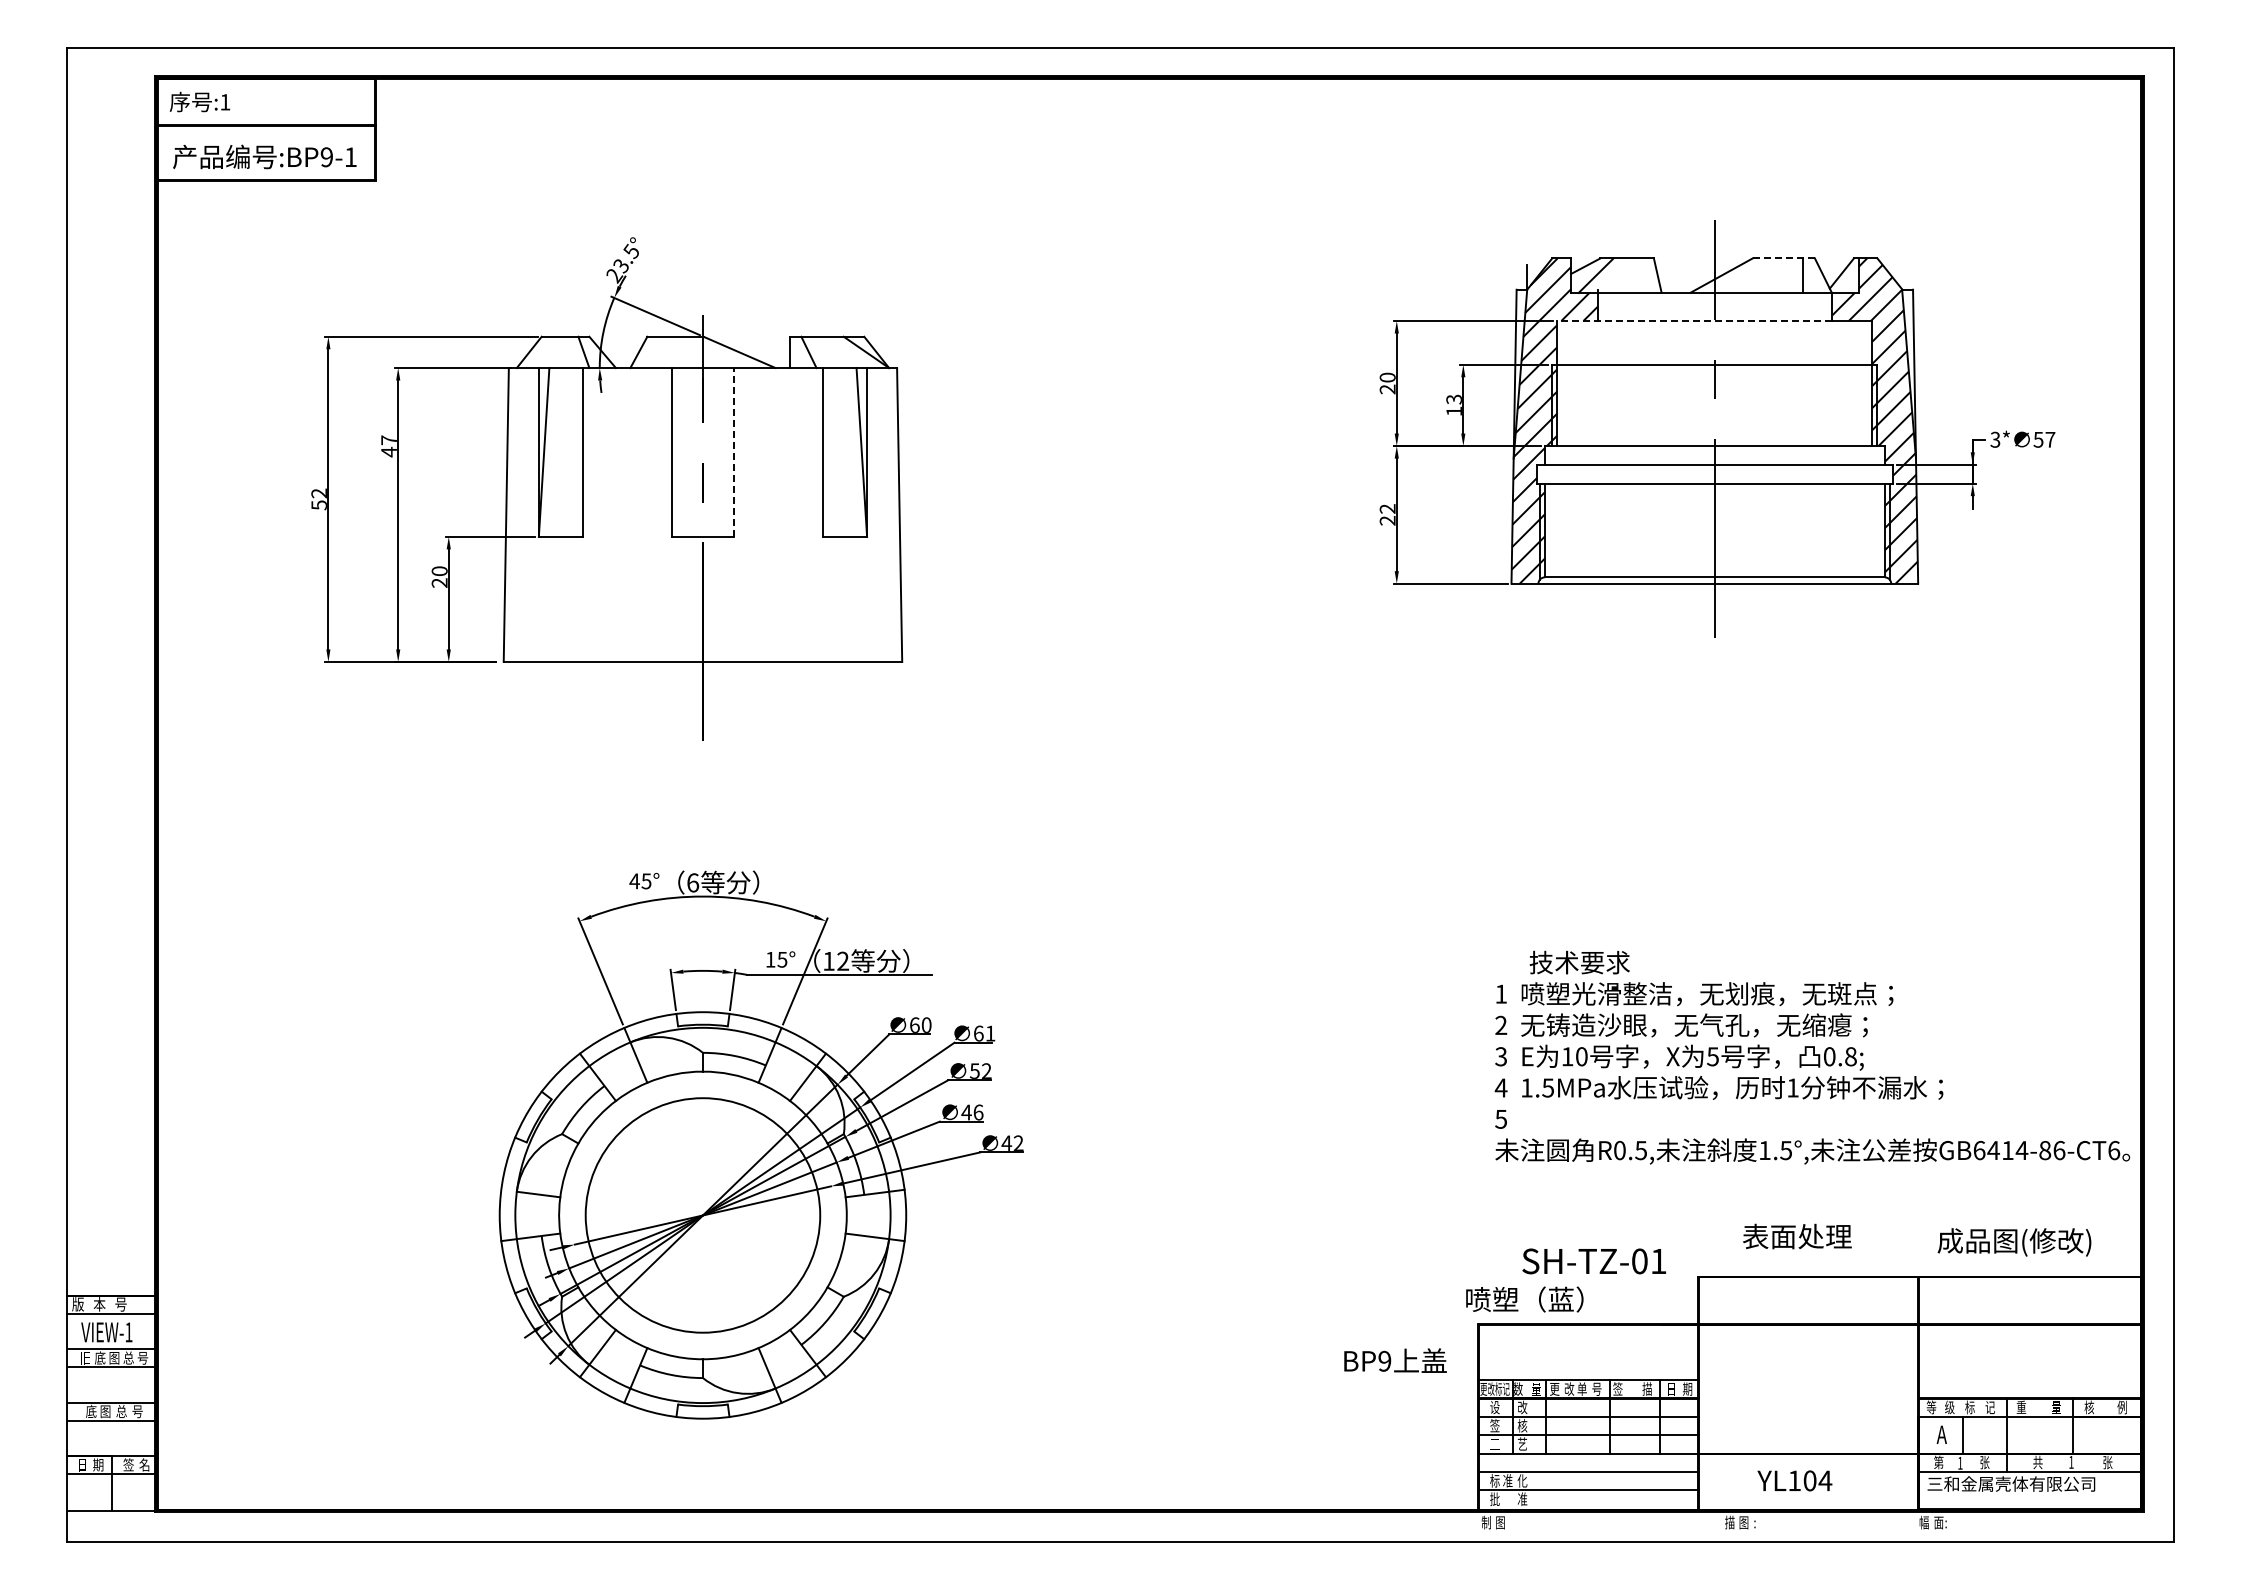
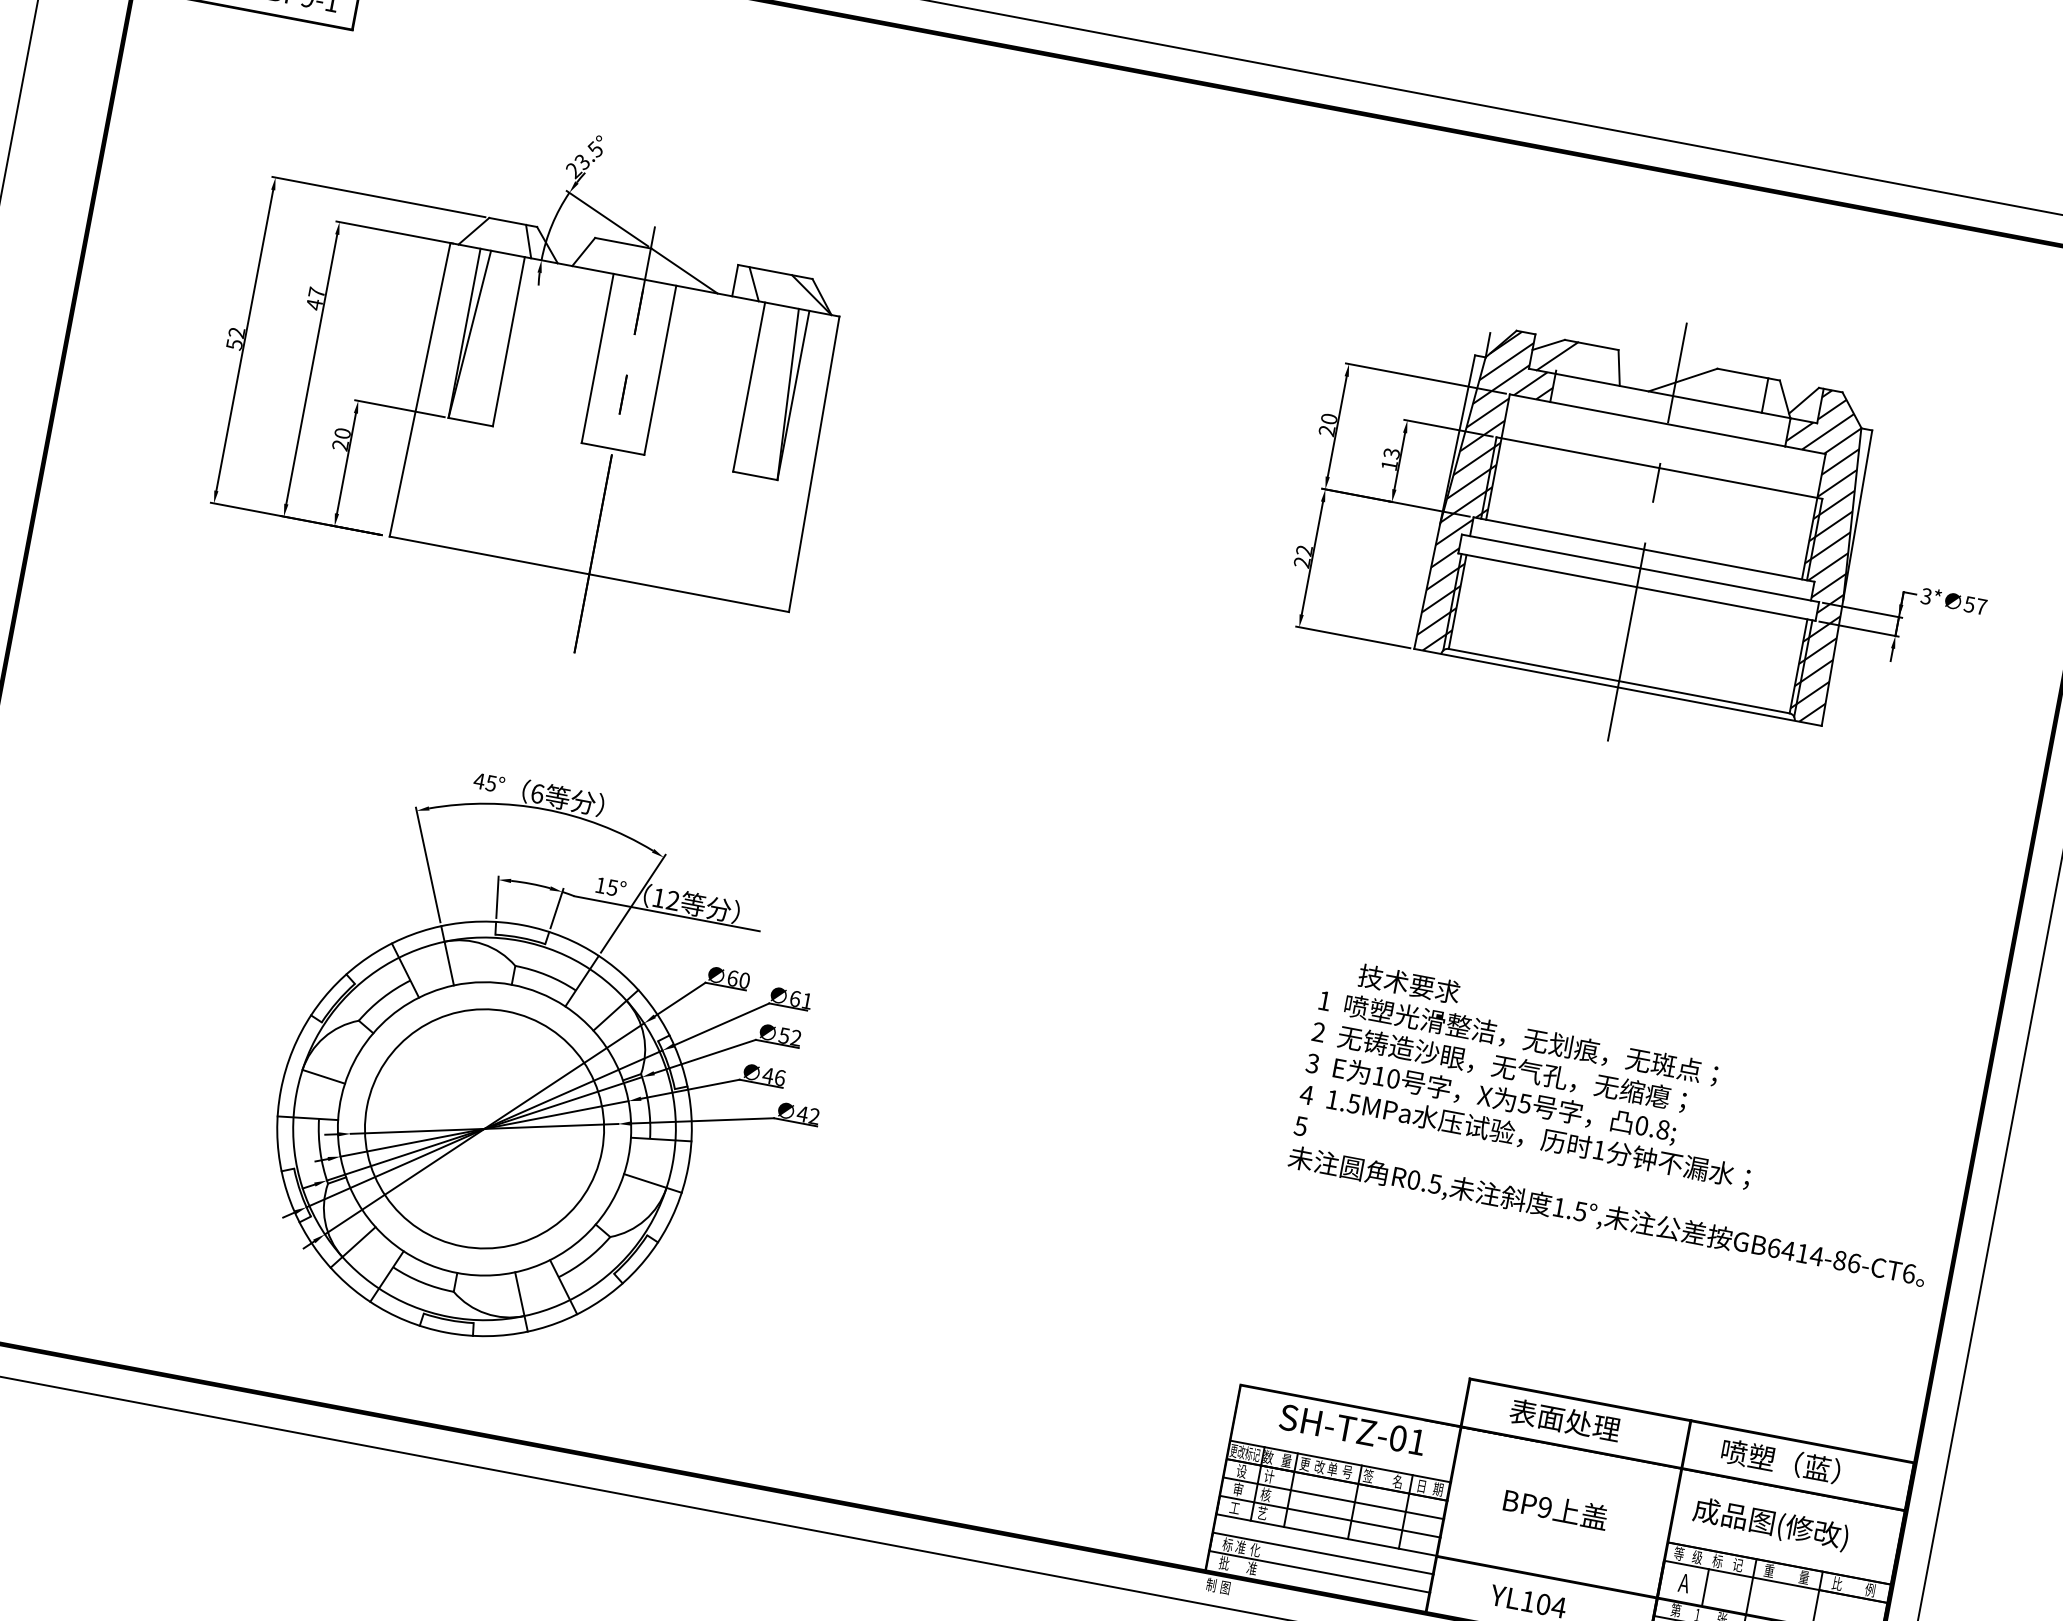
line: (1784, 258) -> (1749, 374), dashed -> solid
line: (1694, 320) -> (1647, 419), dashed -> solid
line: (734, 451) -> (660, 369), dashed -> solid
text: (1812, 1057) -> (1624, 1123), moved
text: (1797, 1236) -> (1565, 1420), moved
text: (2014, 1242) -> (1770, 1524), moved
text: (1593, 1261) -> (1351, 1429), moved
text: (1524, 1299) -> (1780, 1461), moved
text: (1395, 1360) -> (1555, 1508), moved
text: (1646, 1388) -> (1397, 1480), 描 -> 名
text: (1522, 1407) -> (1269, 1476), 改 -> 计
text: (2089, 1407) -> (1837, 1583), 核 -> 比
text: (1494, 1425) -> (1237, 1489), 签 -> 审

